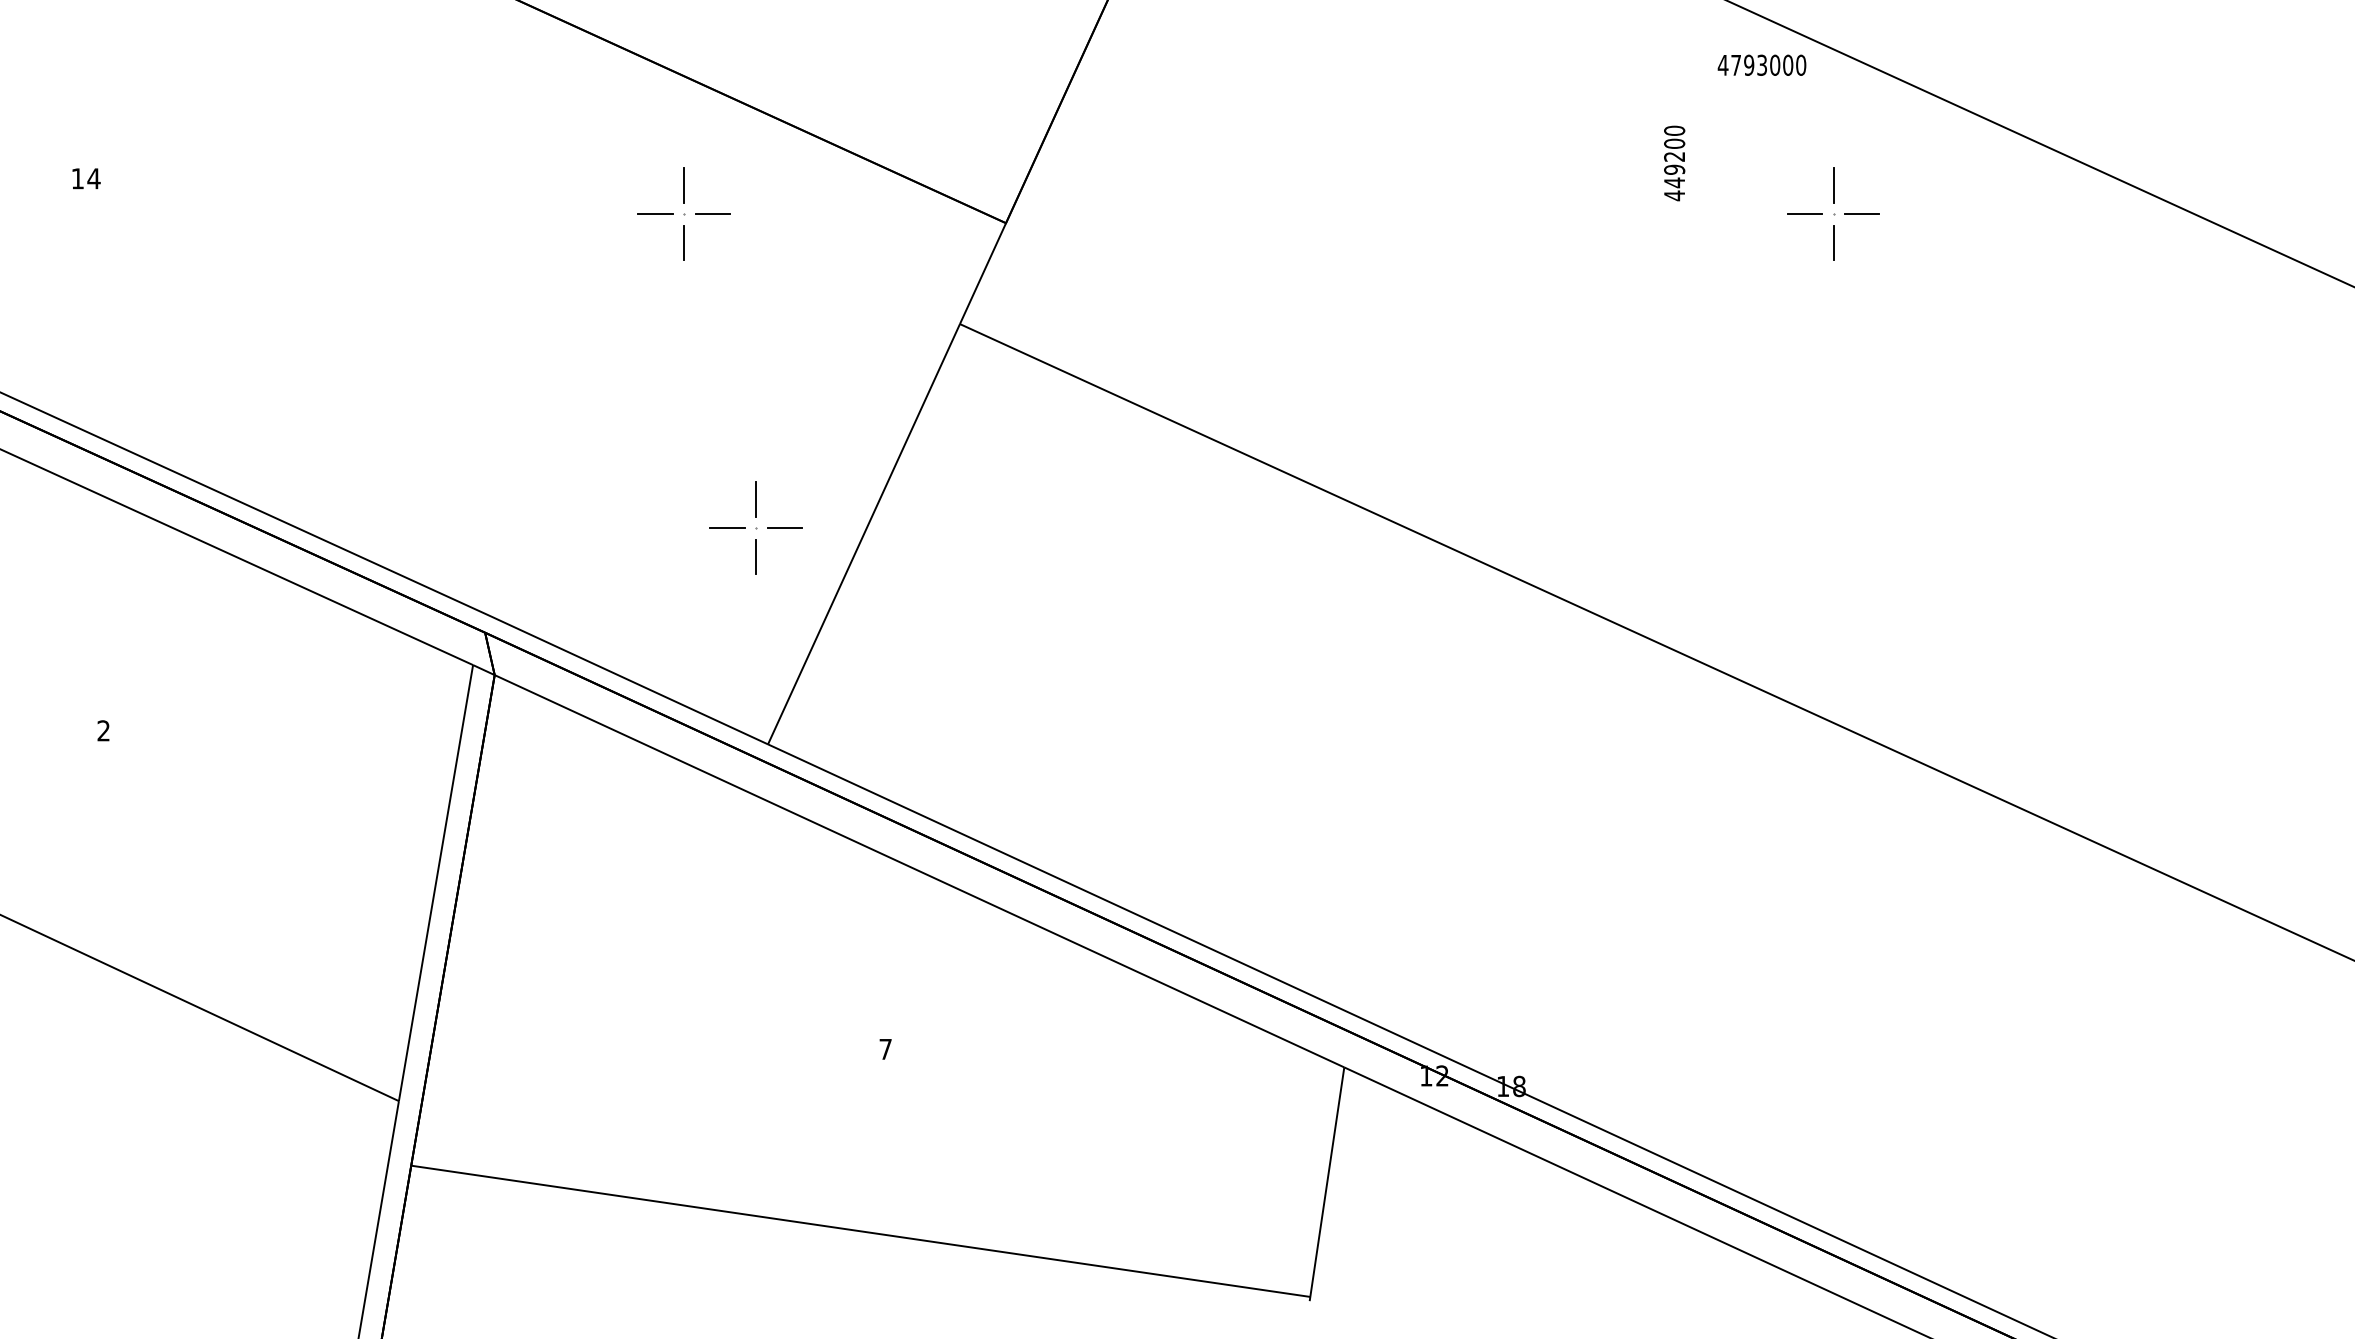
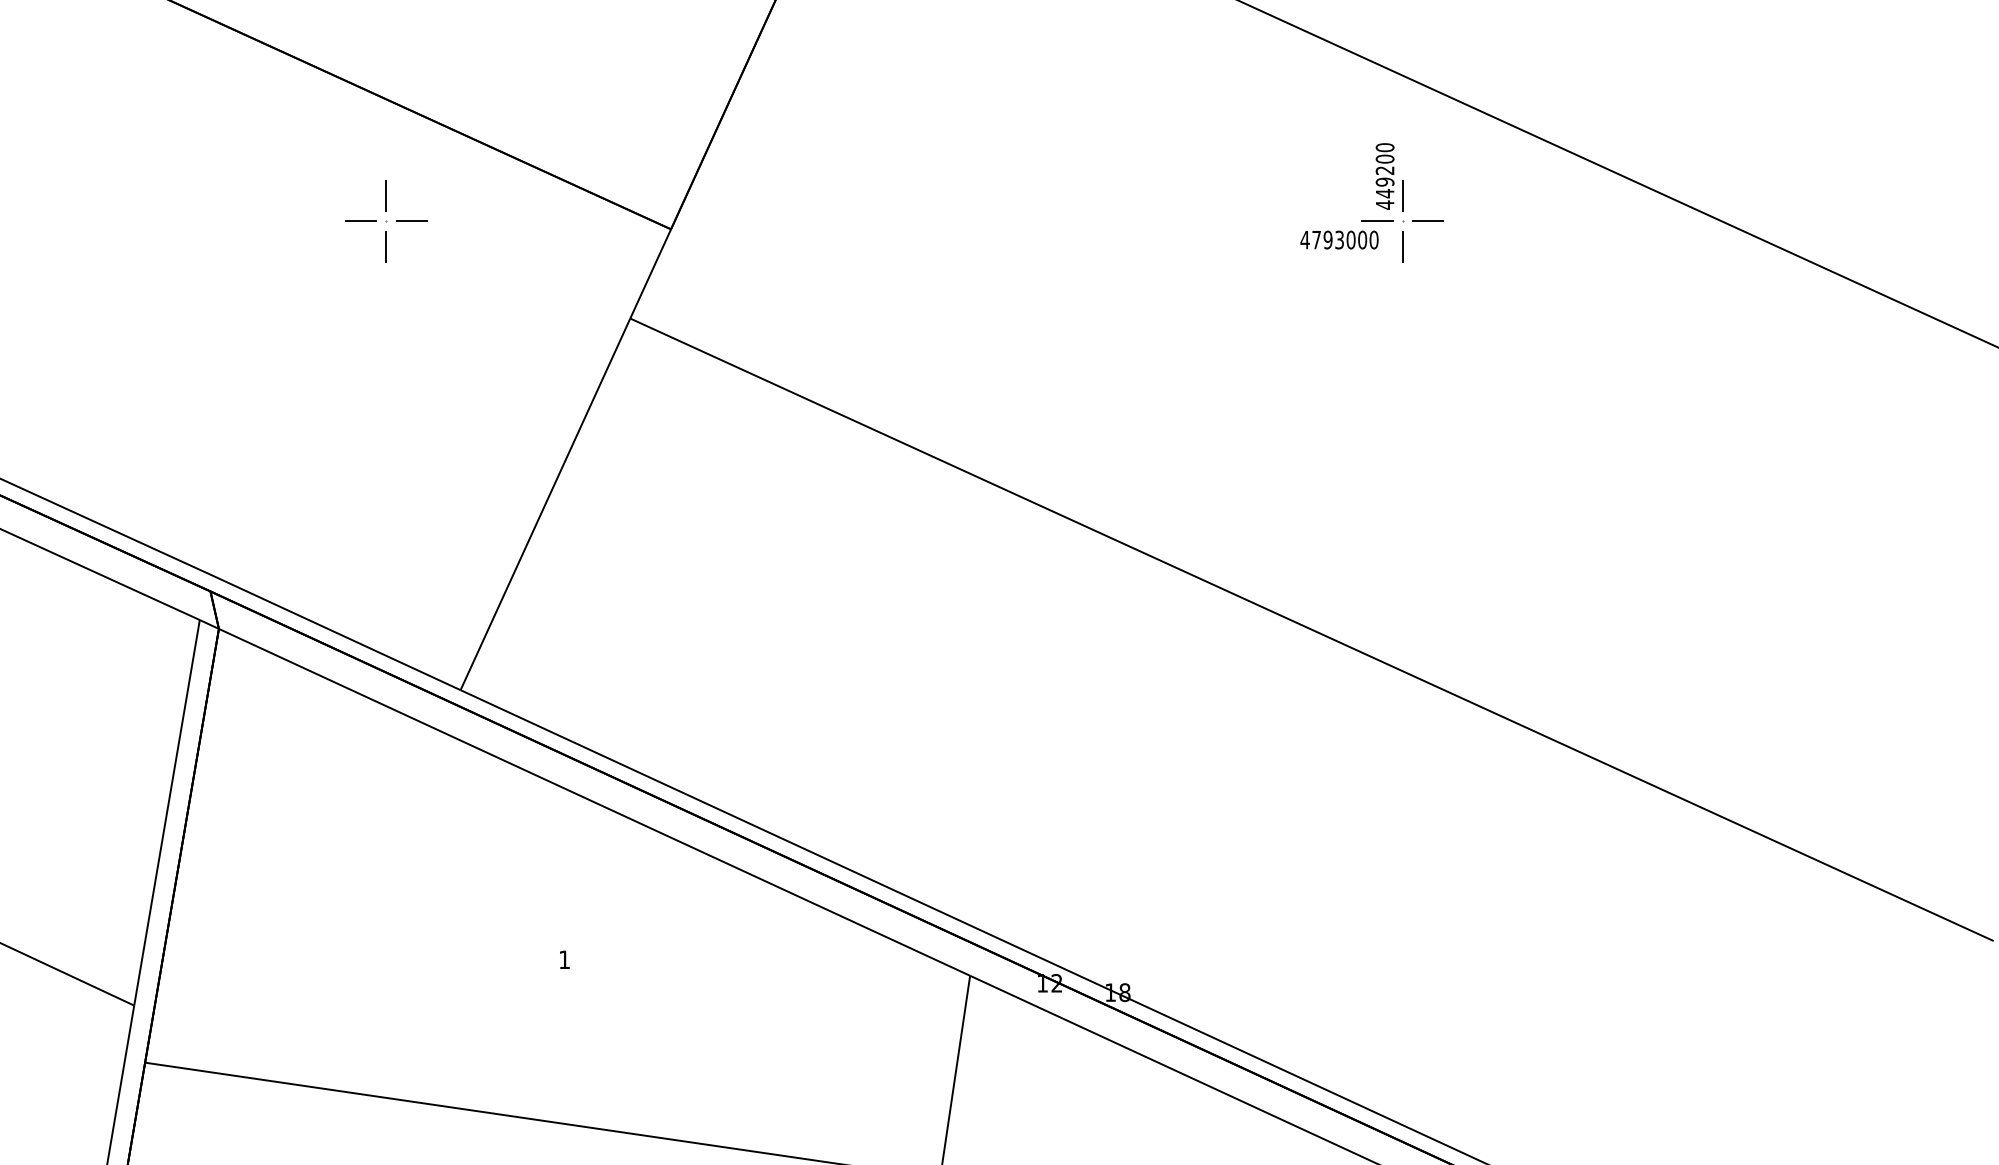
text: (1761, 64) -> (1339, 239), moved
text: (1674, 163) -> (1385, 176), moved
part: (755, 527) -> (449, 498), removed
text: (885, 1049) -> (564, 959), 7 -> 1

